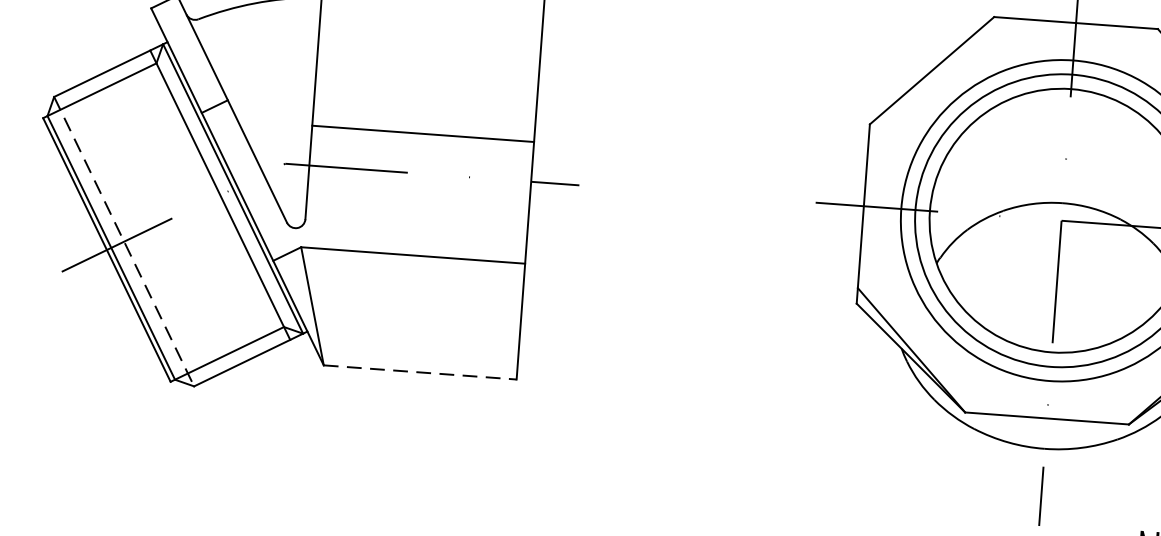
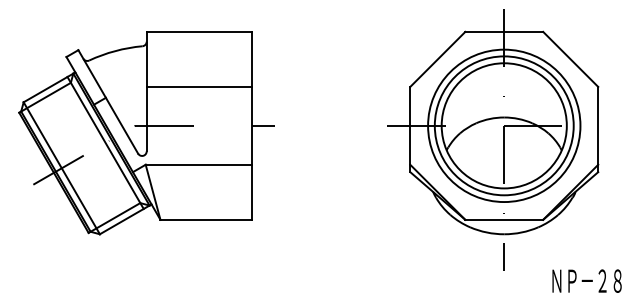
line: (423, 132) -> (199, 86), moved
line: (125, 242) -> (62, 168), dashed -> solid
line: (420, 371) -> (206, 219), dashed -> solid

